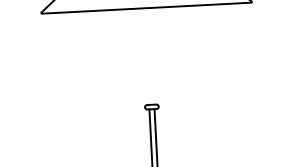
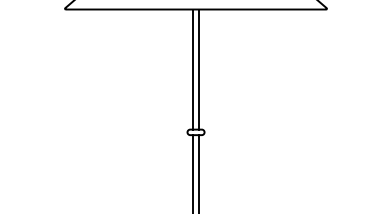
line: (146, 56) -> (192, 69), added
line: (152, 56) -> (199, 69), added

